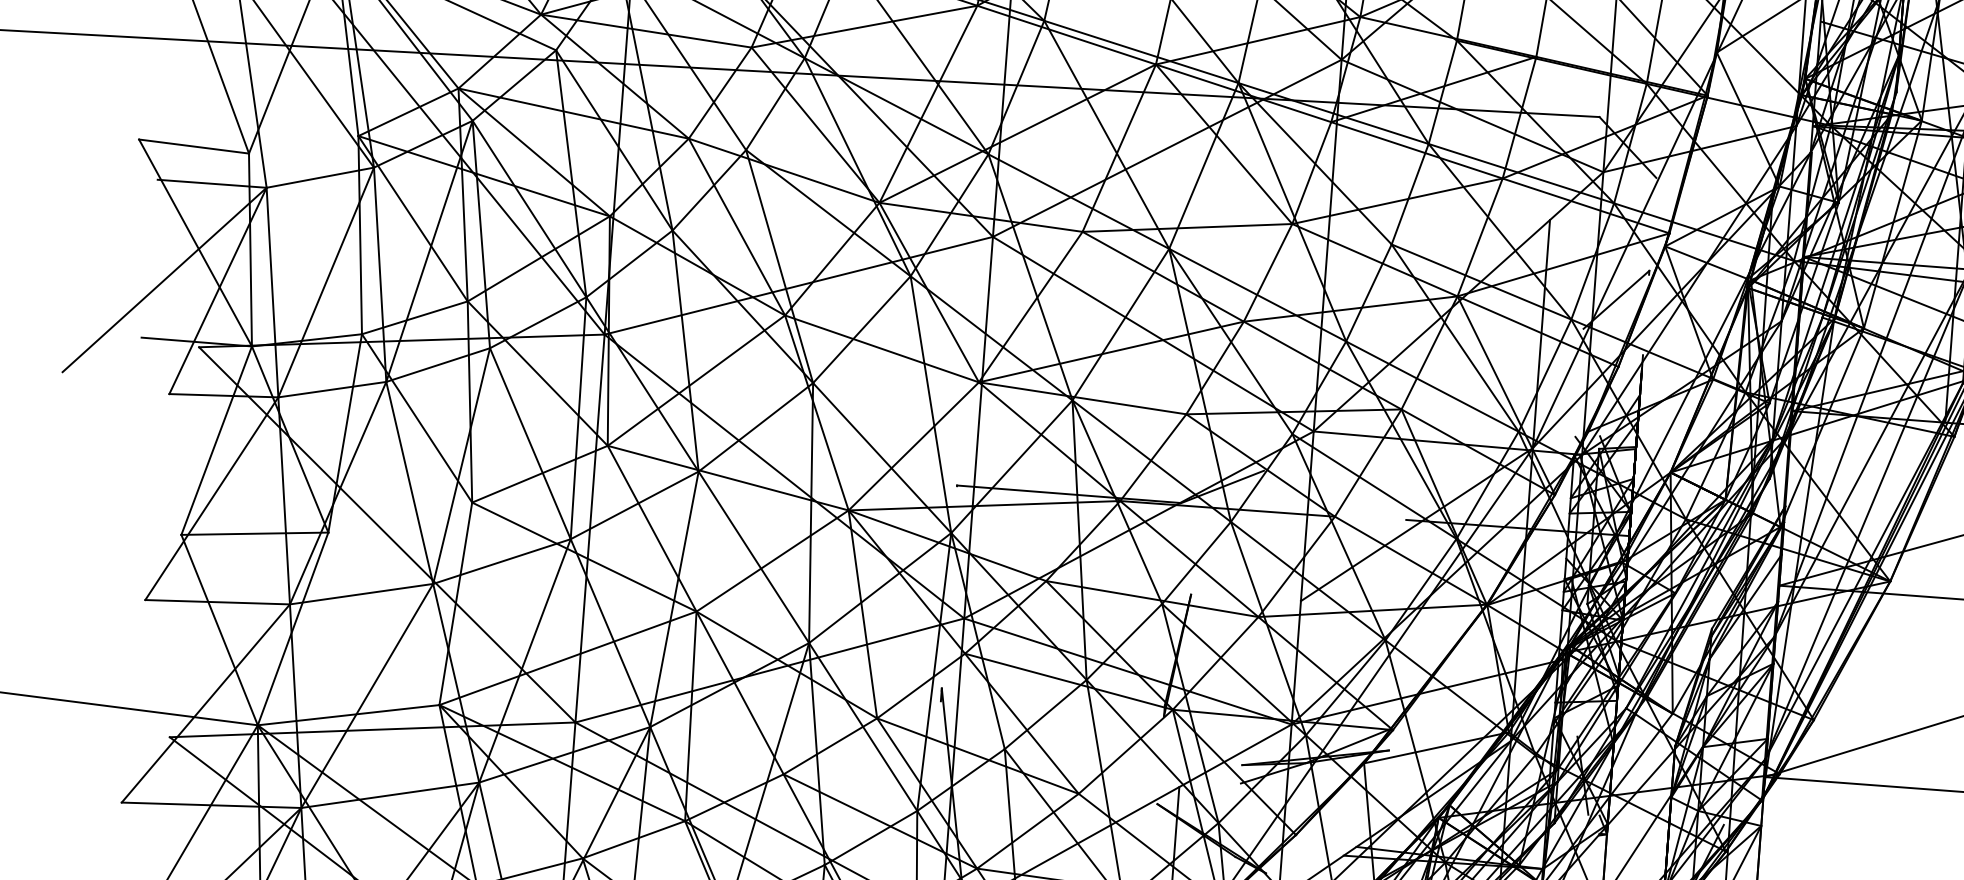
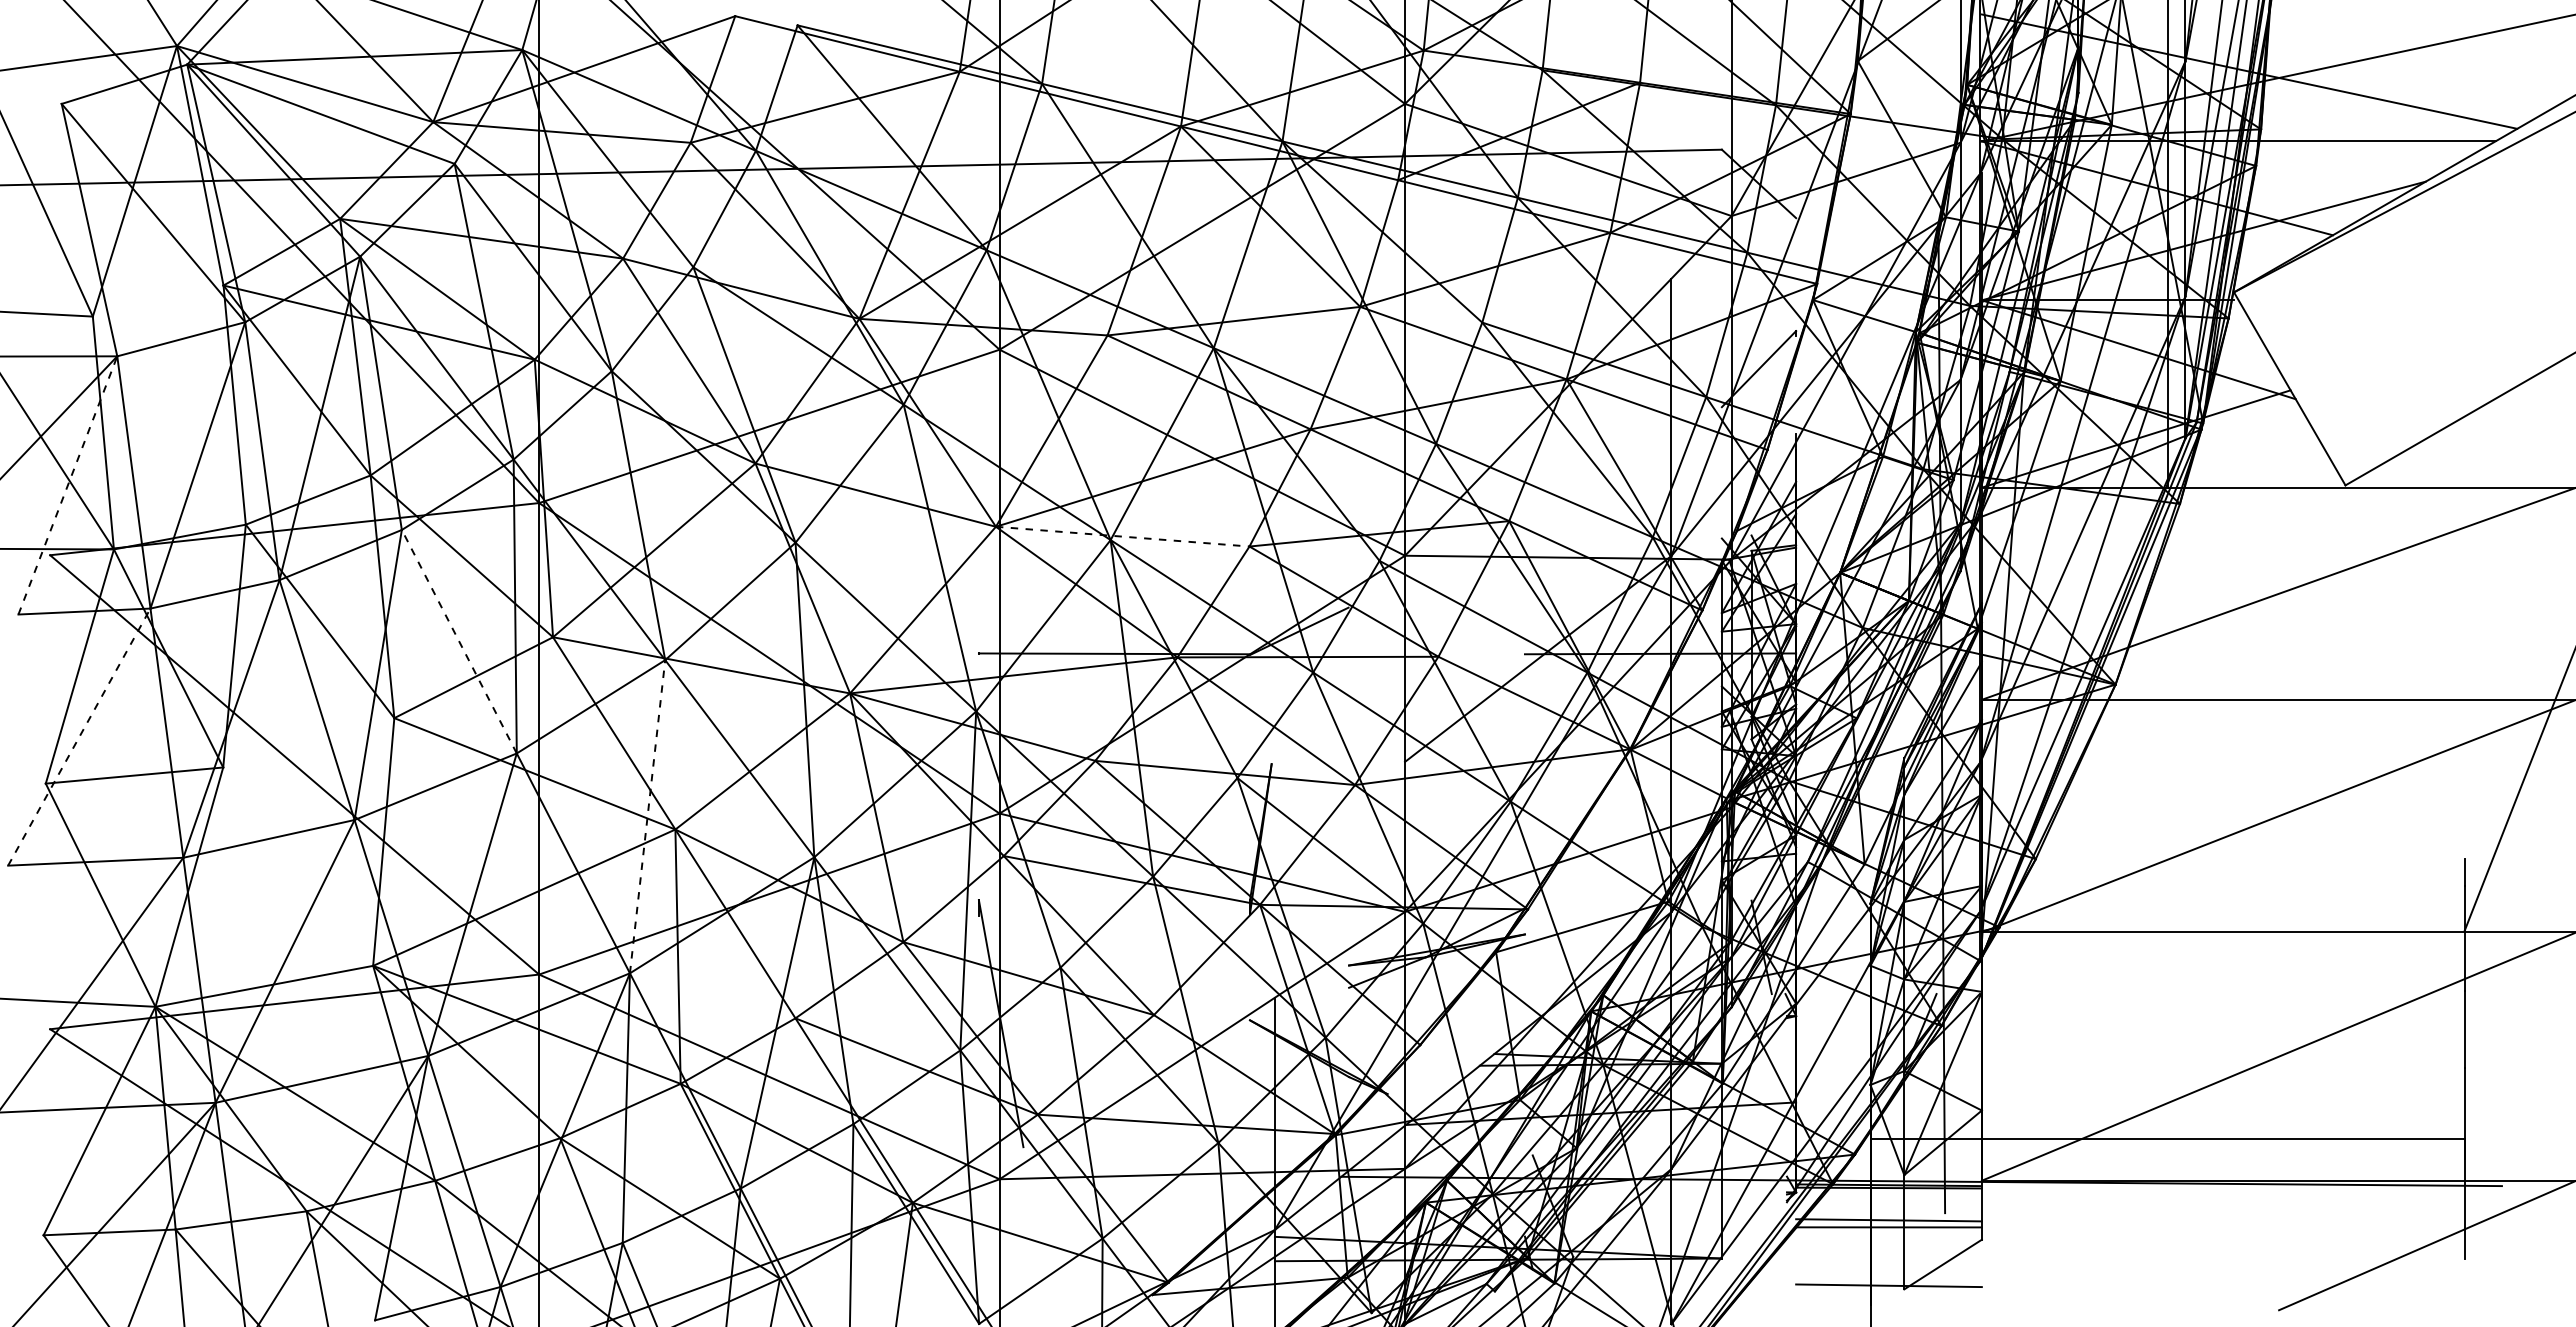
line: (218, 290) -> (68, 484), solid -> dashed
line: (1083, 398) -> (1123, 536), solid -> dashed
line: (530, 443) -> (459, 641), solid -> dashed
line: (211, 499) -> (79, 737), solid -> dashed
line: (674, 599) -> (647, 816), solid -> dashed

